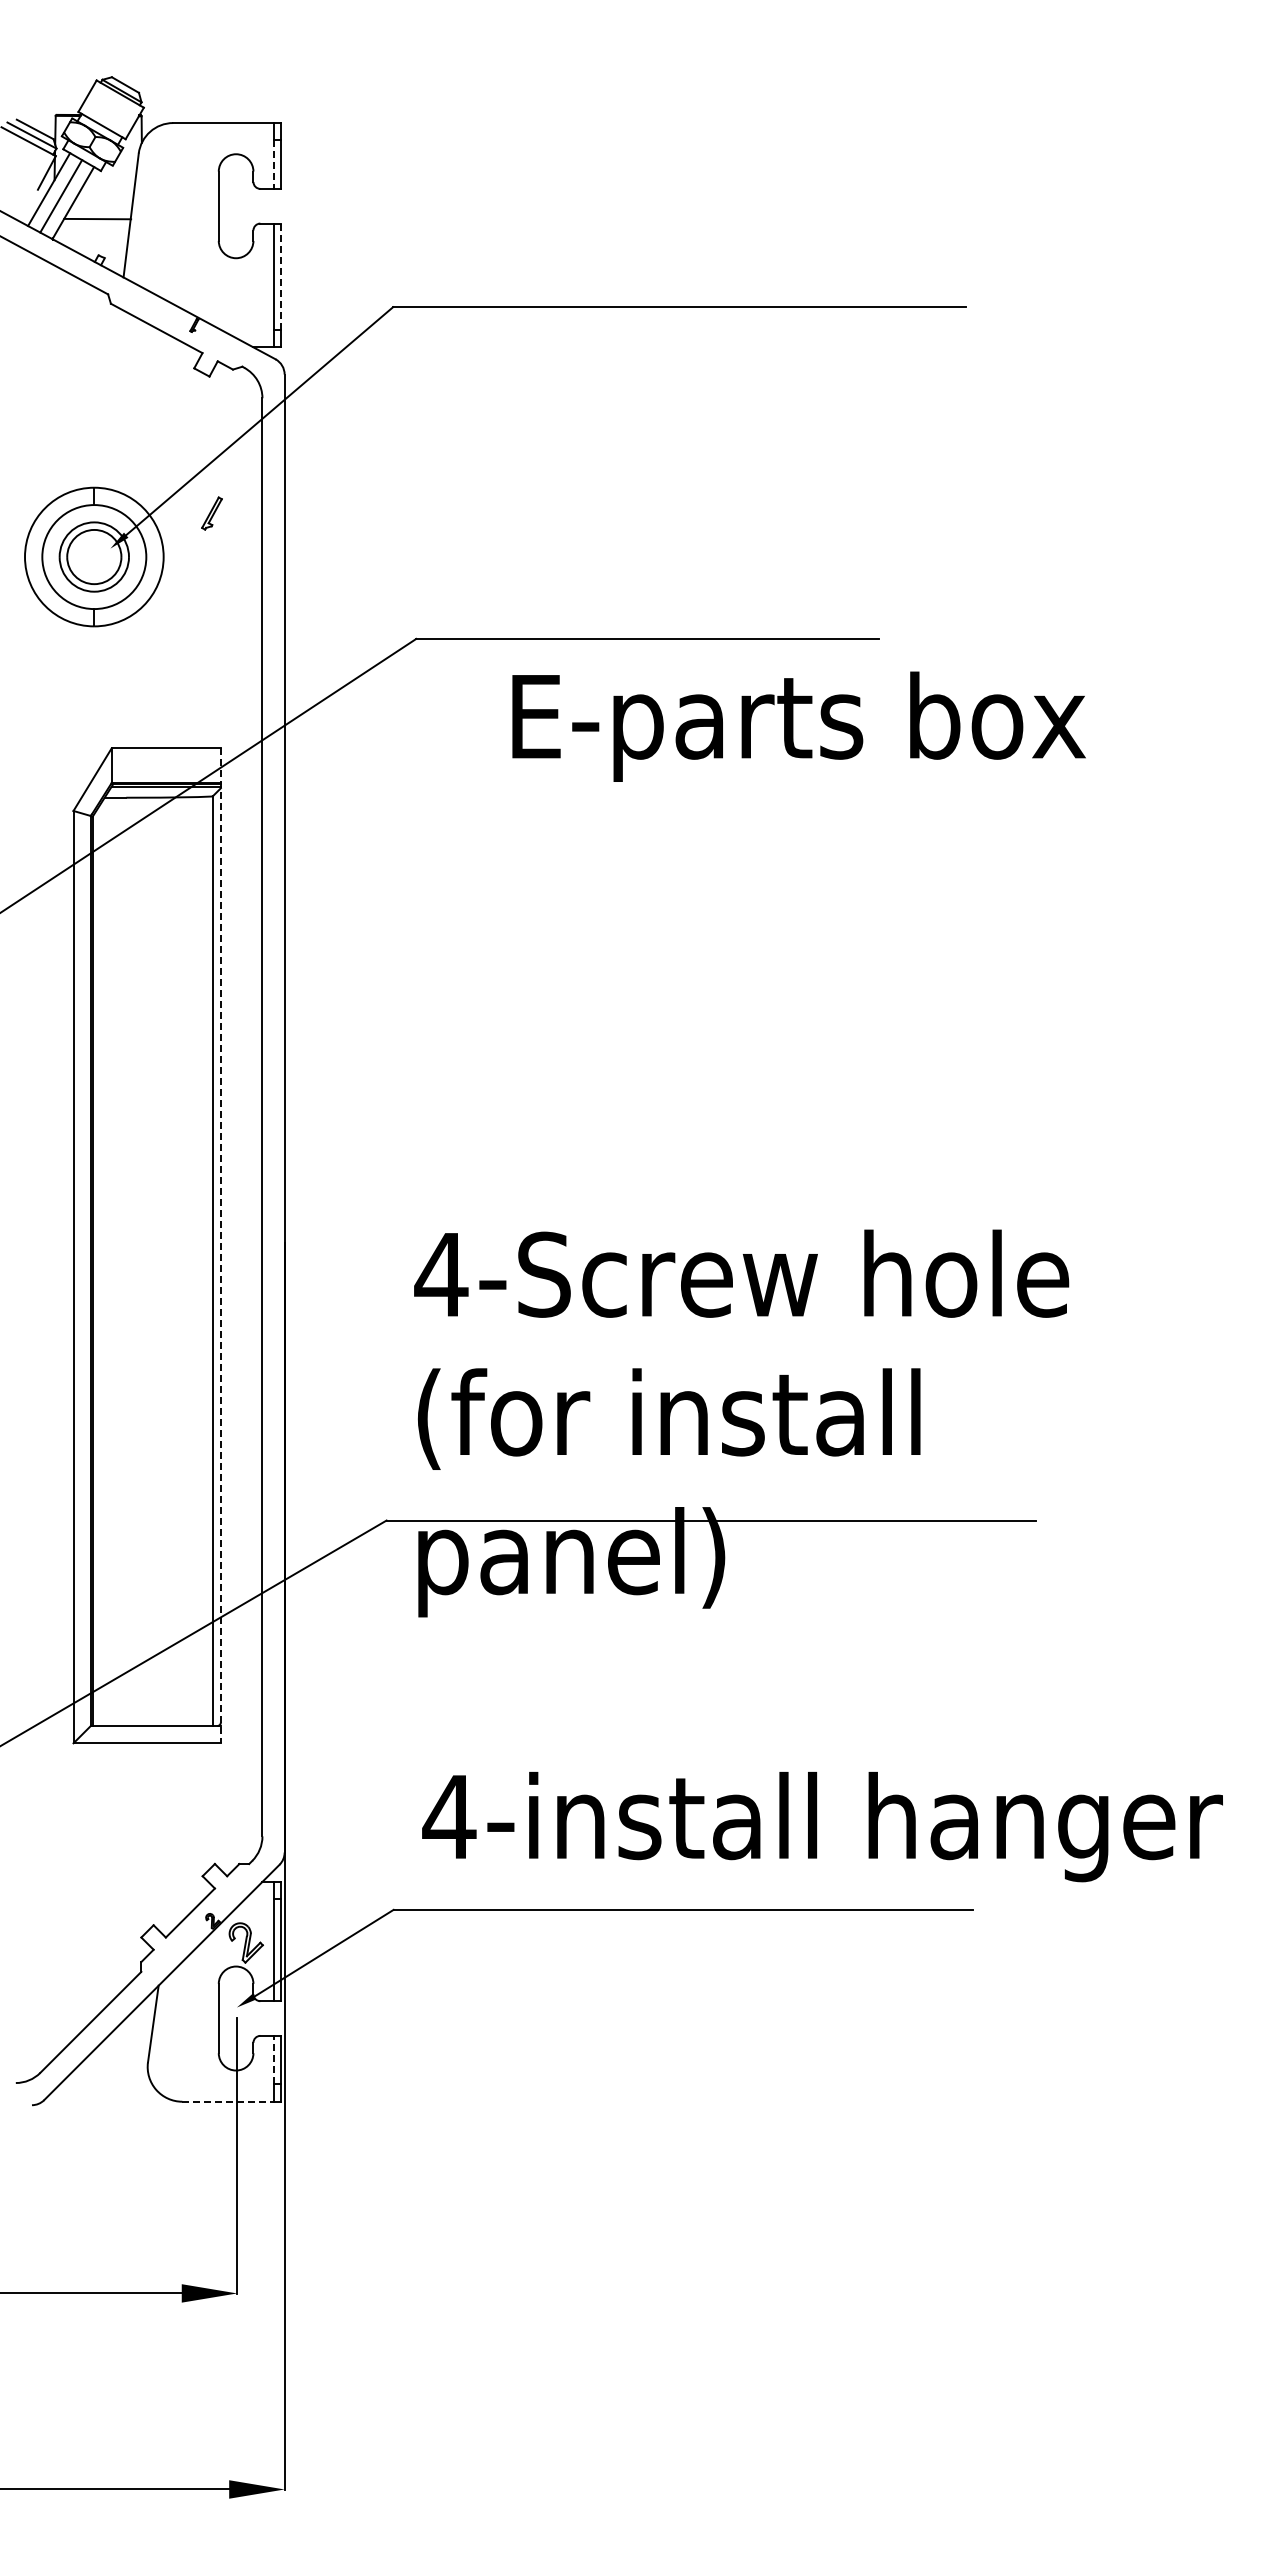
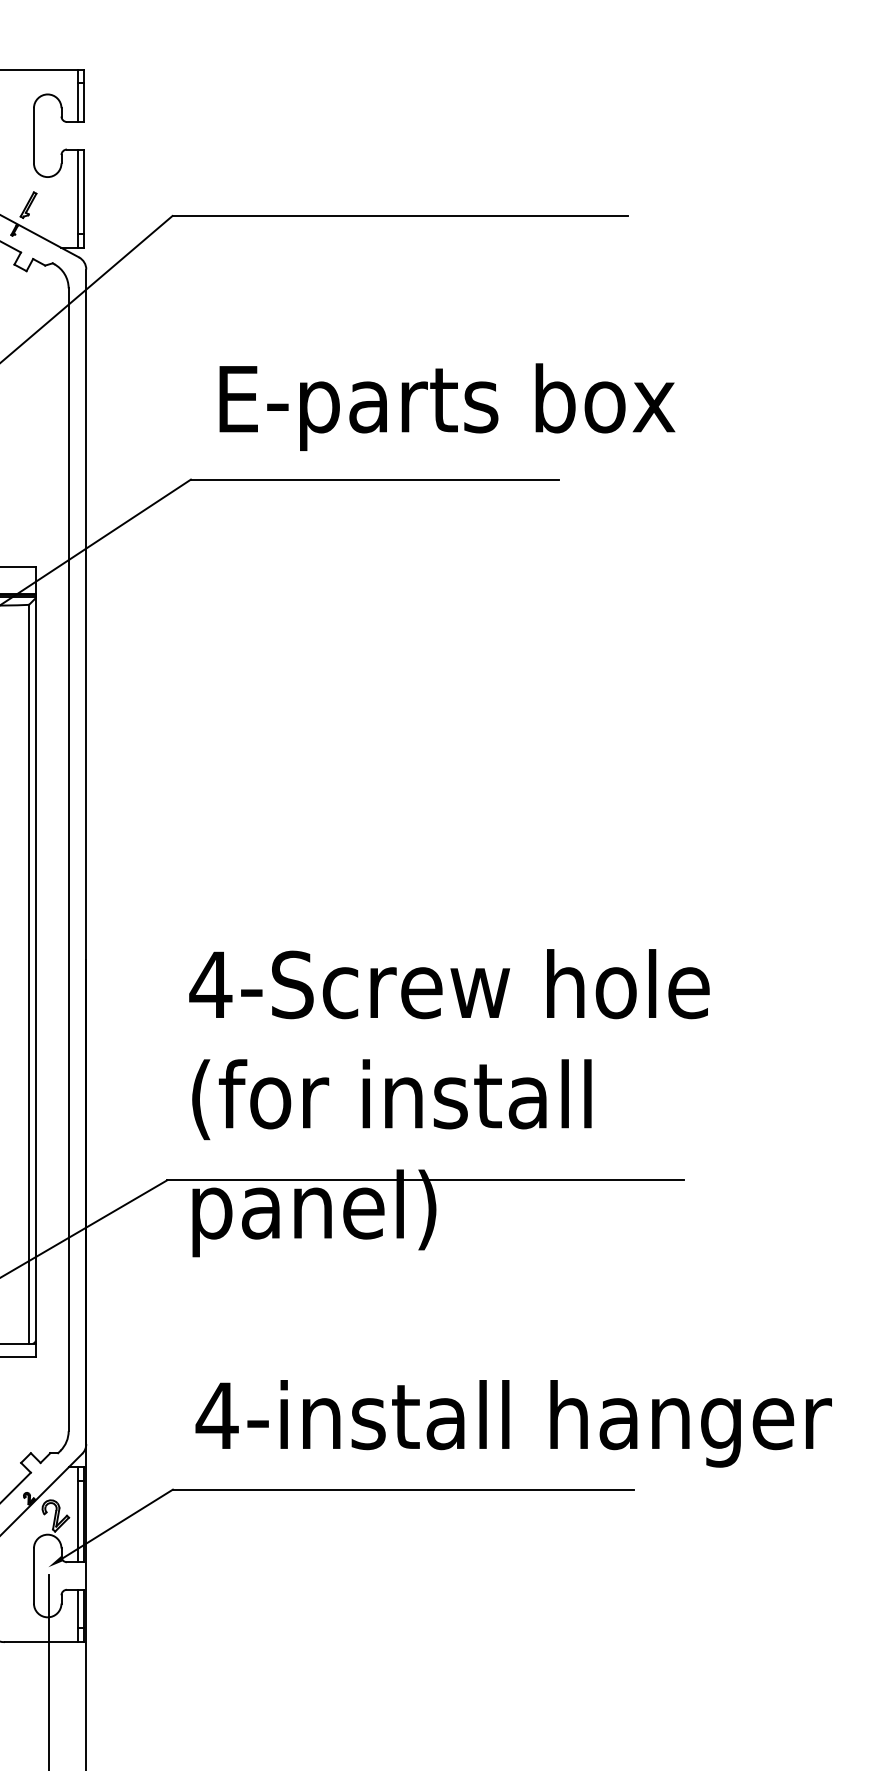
line: (274, 165) -> (78, 103), dashed -> solid
line: (281, 276) -> (83, 191), dashed -> solid
part: (211, 513) -> (28, 205), moved
text: (798, 726) -> (446, 406), moved
line: (220, 1246) -> (35, 962), dashed -> solid
line: (274, 2059) -> (78, 1608), dashed -> solid
line: (228, 2101) -> (41, 1641), dashed -> solid

